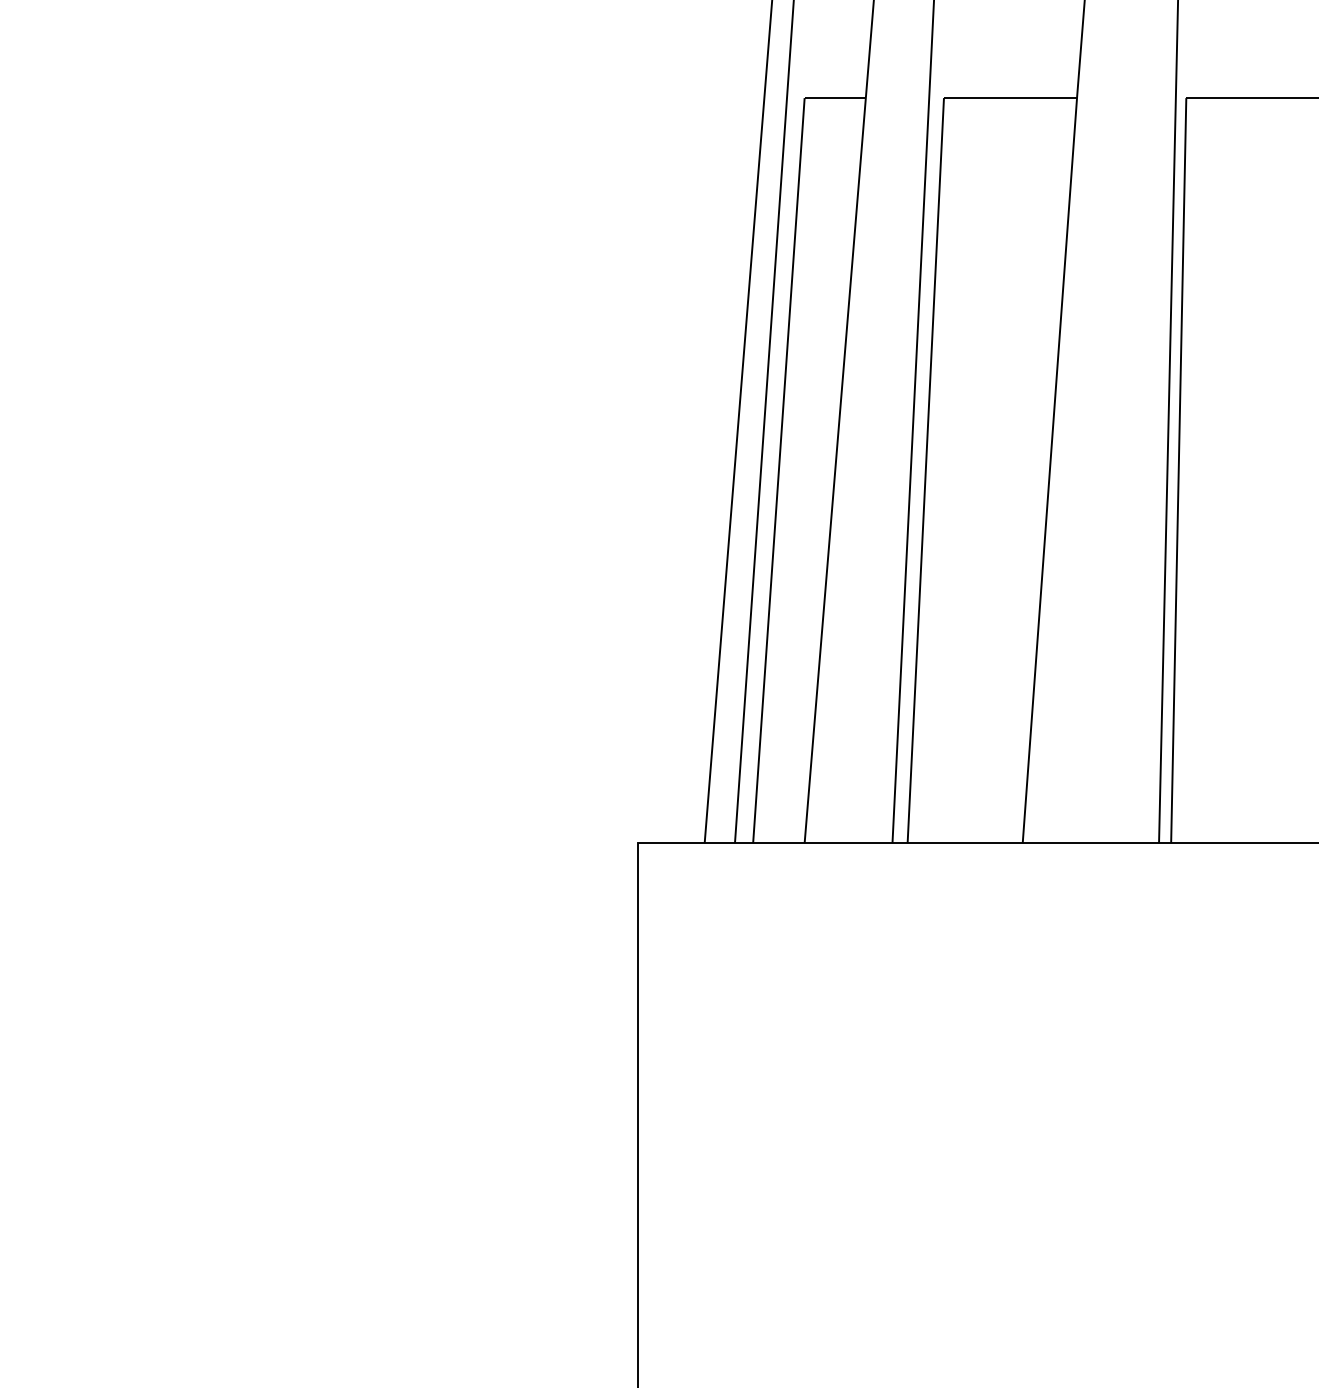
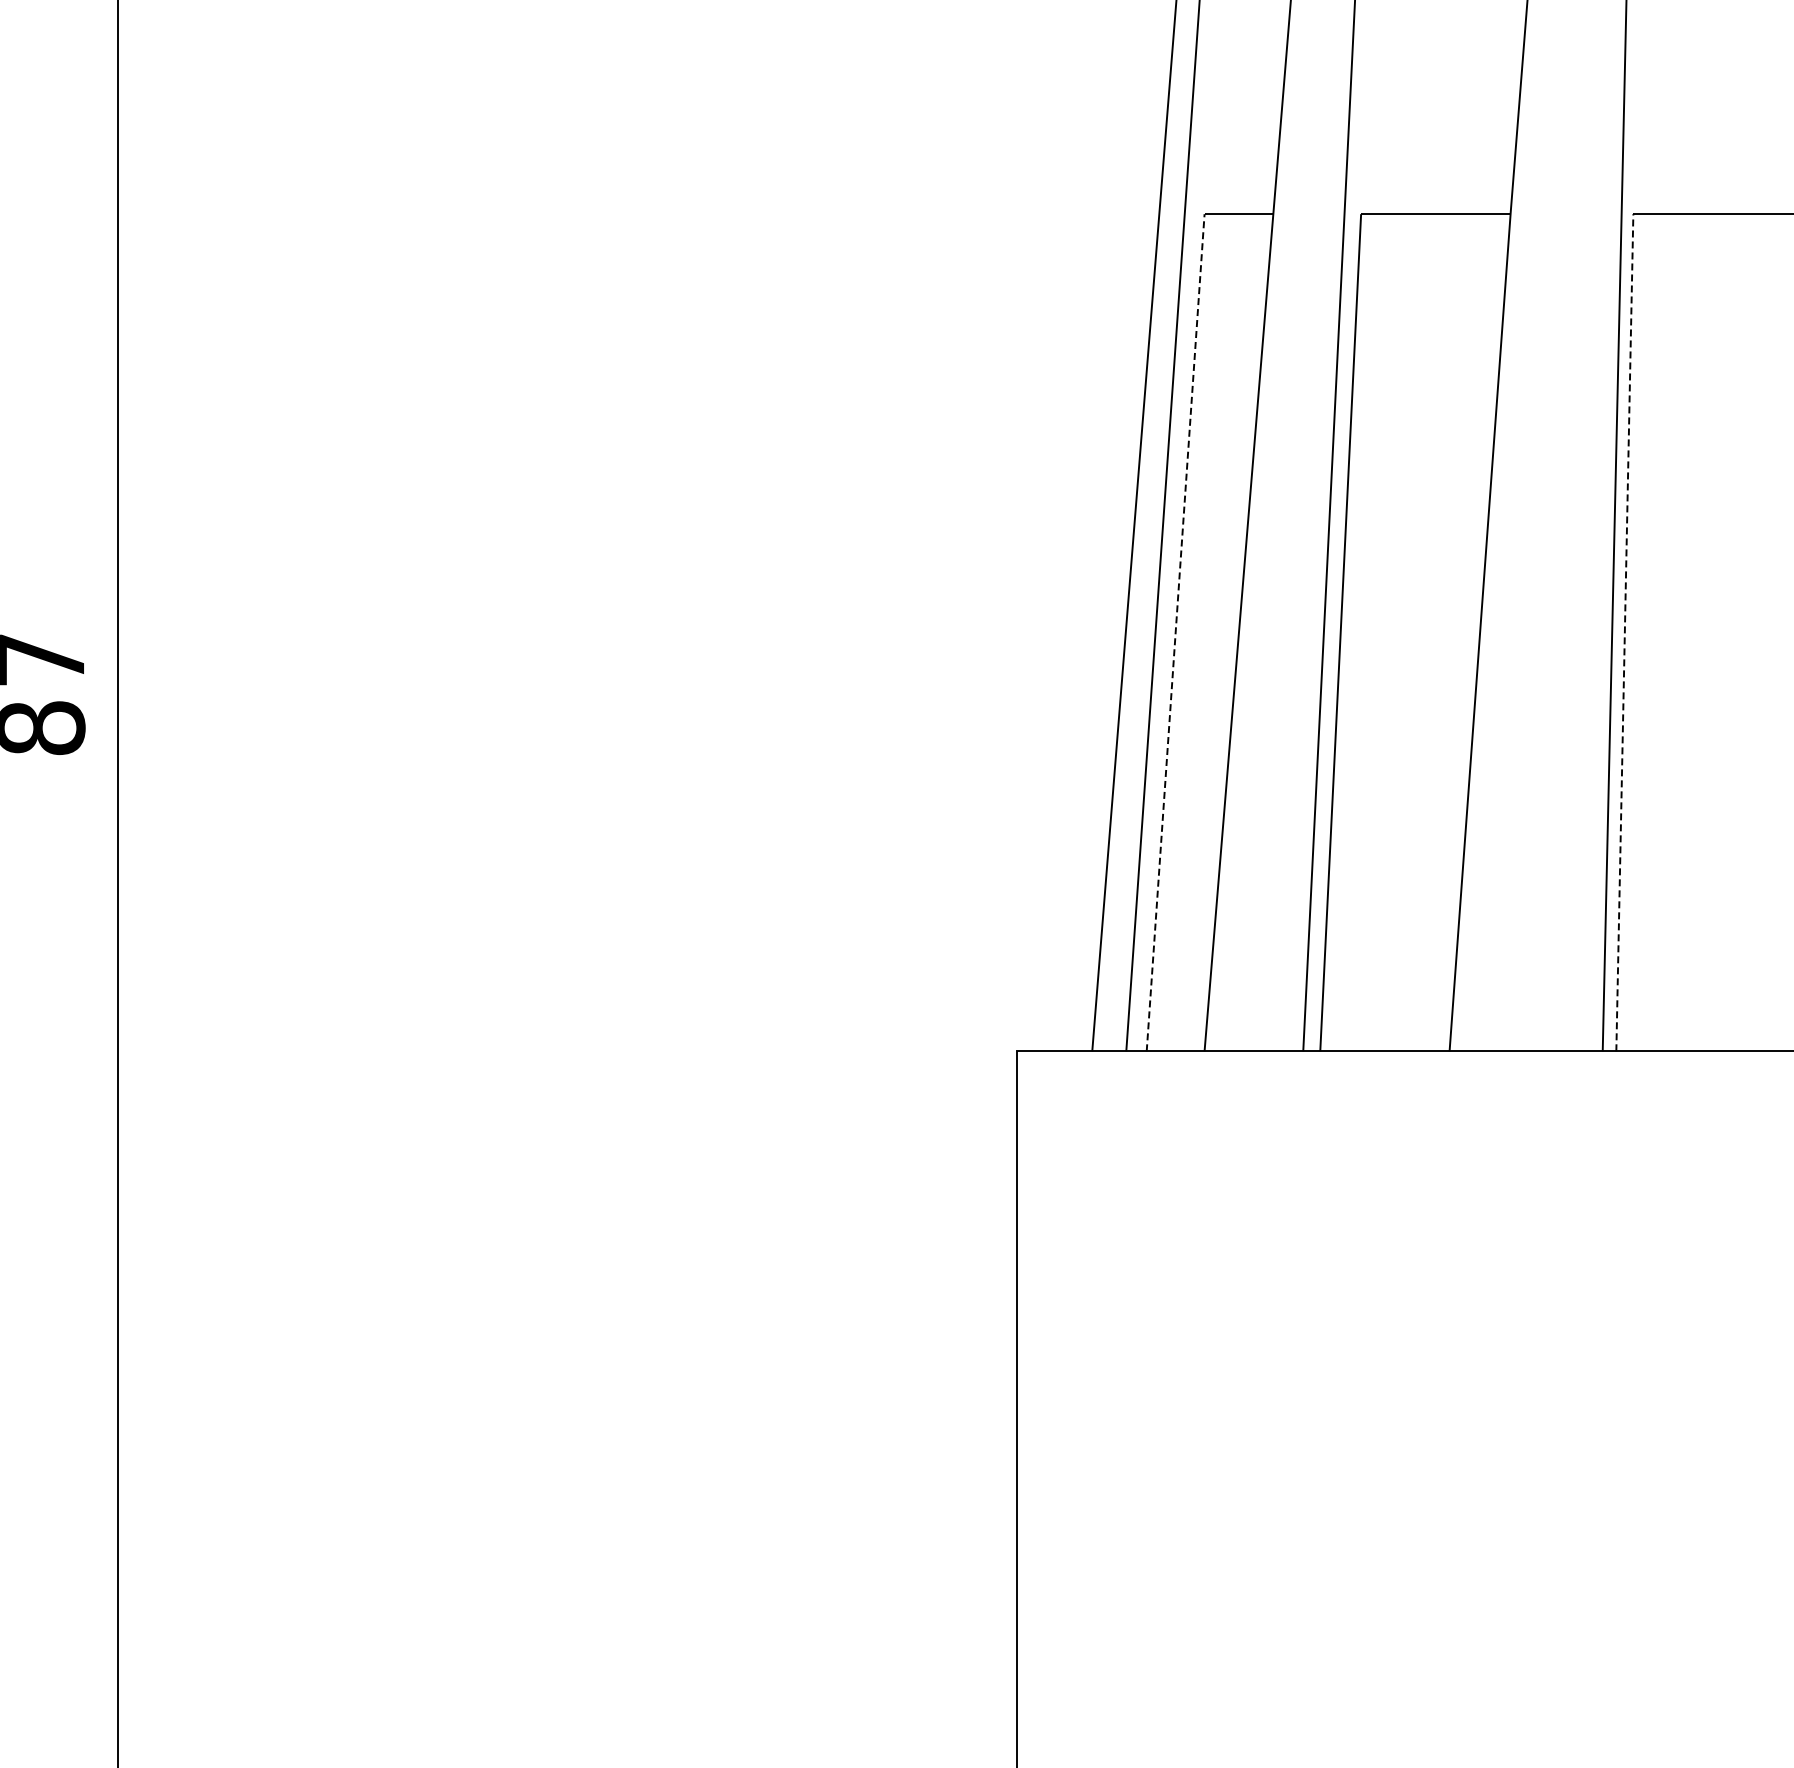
line: (778, 470) -> (1175, 632), solid -> dashed
line: (1178, 470) -> (1624, 632), solid -> dashed

